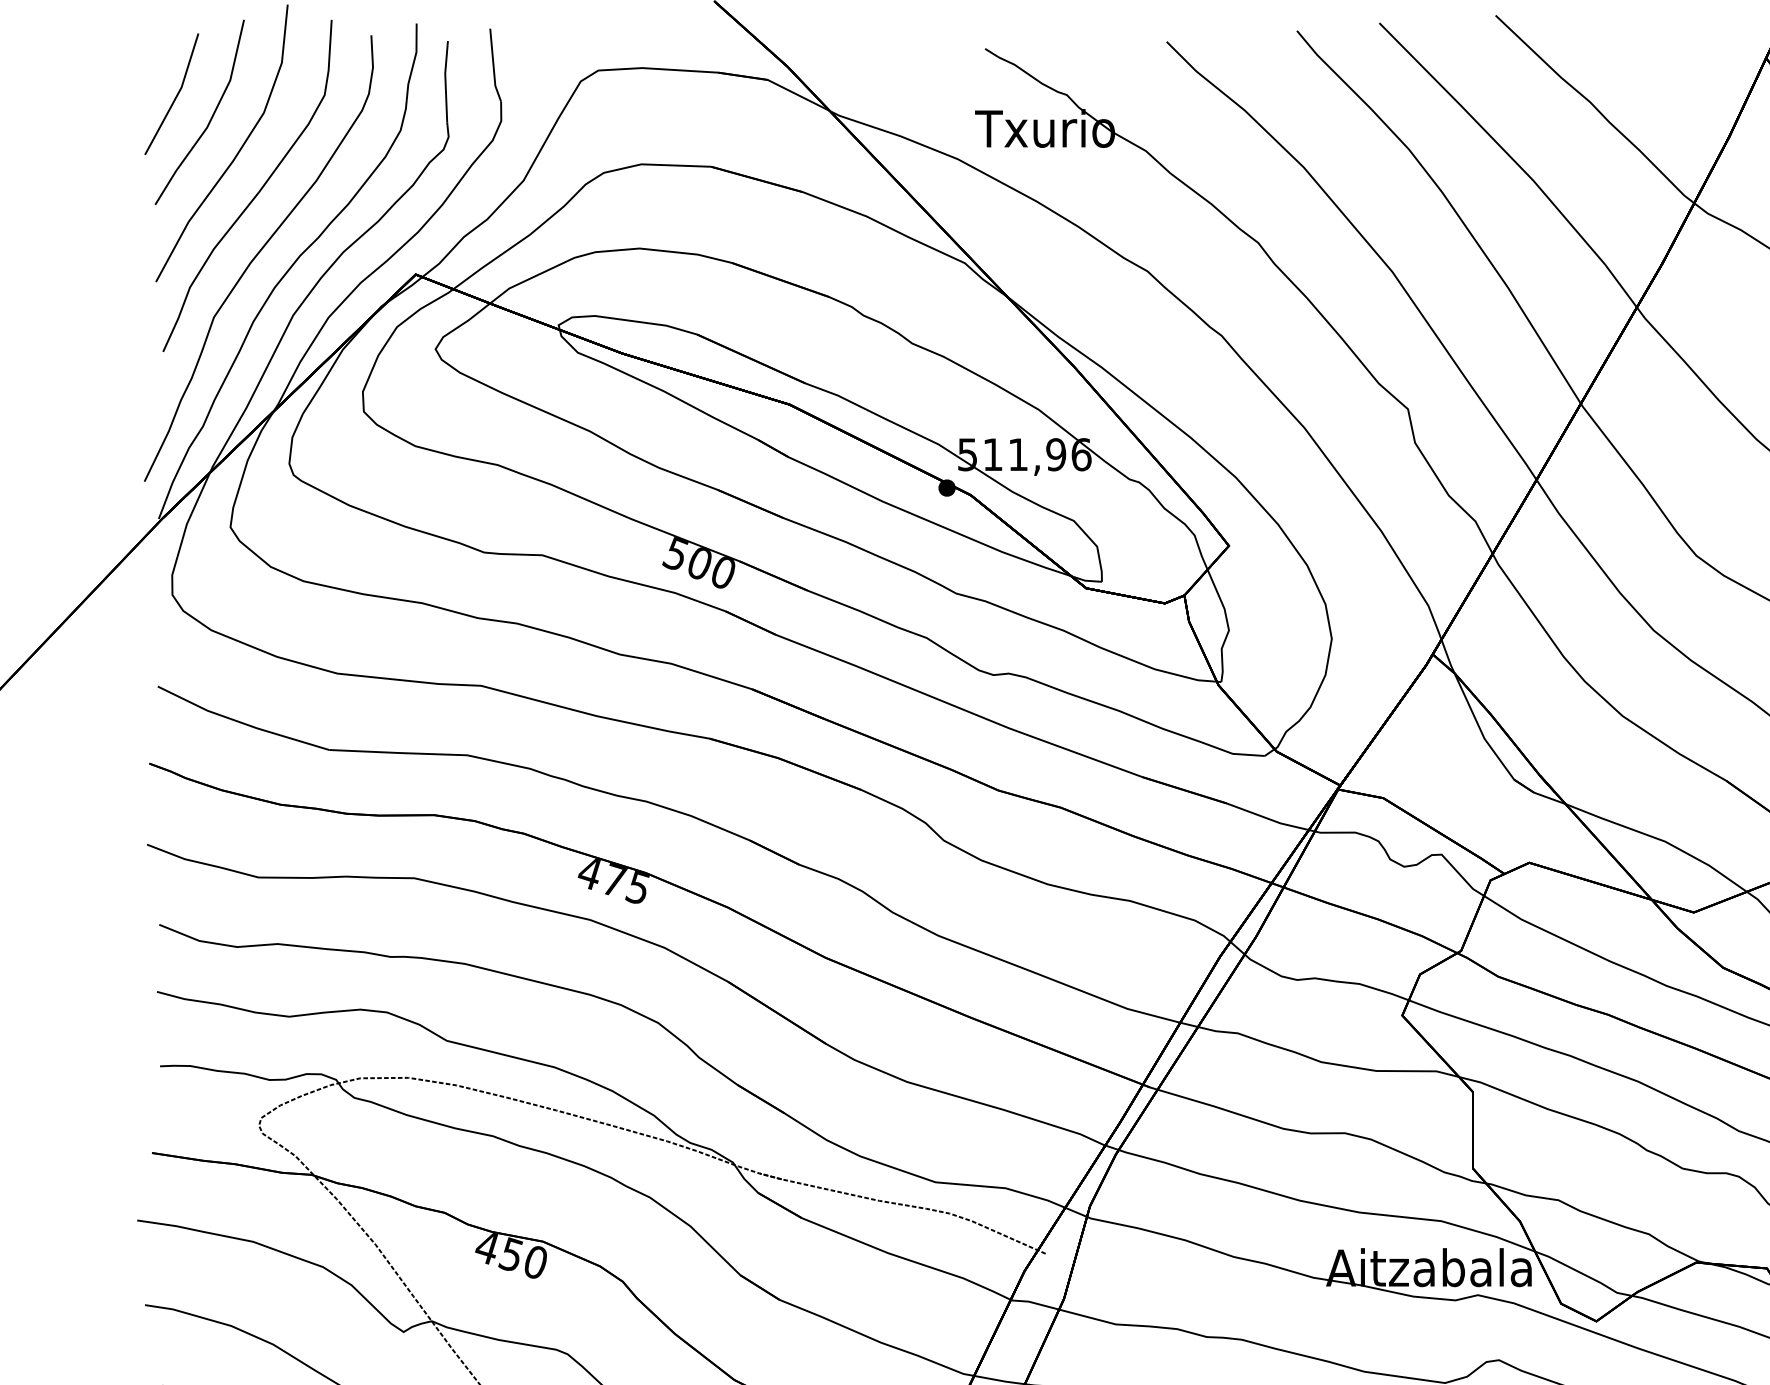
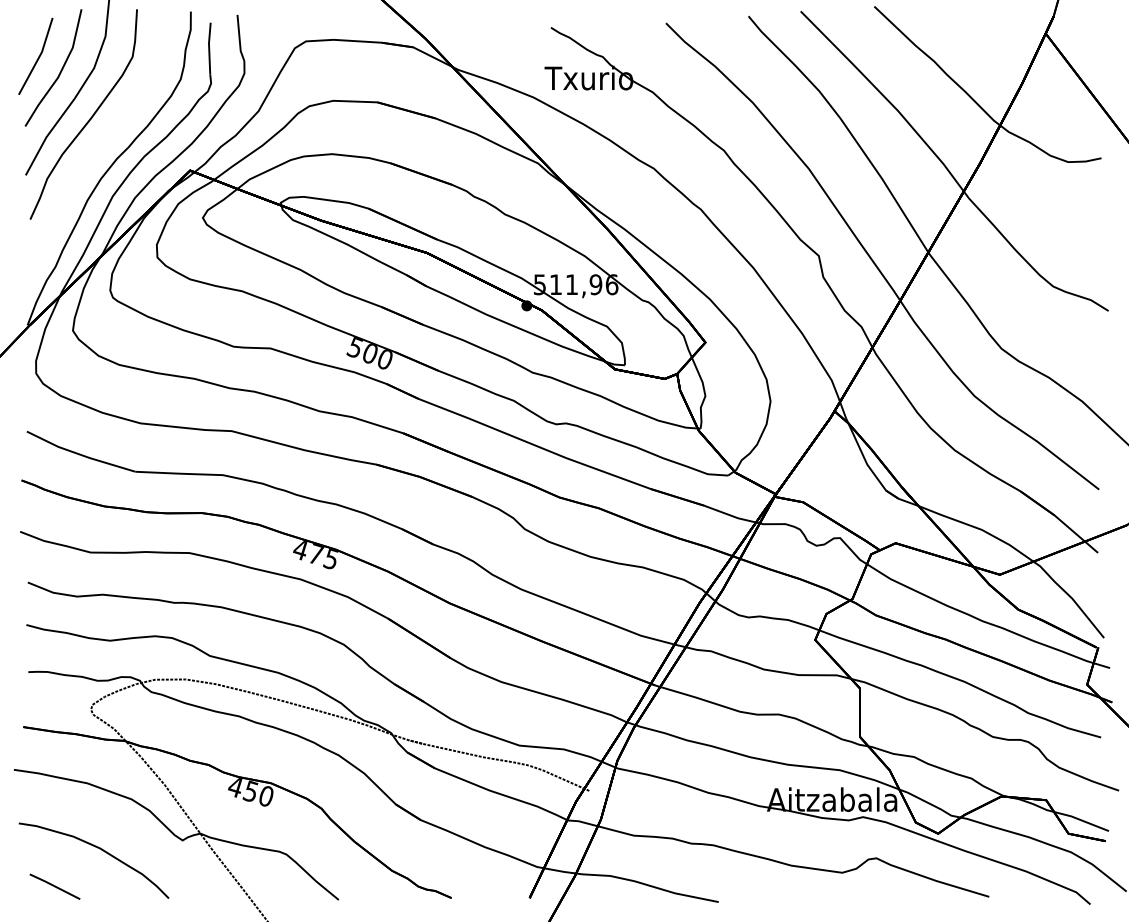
curve: (256, 258) -> (89, 160), removed

